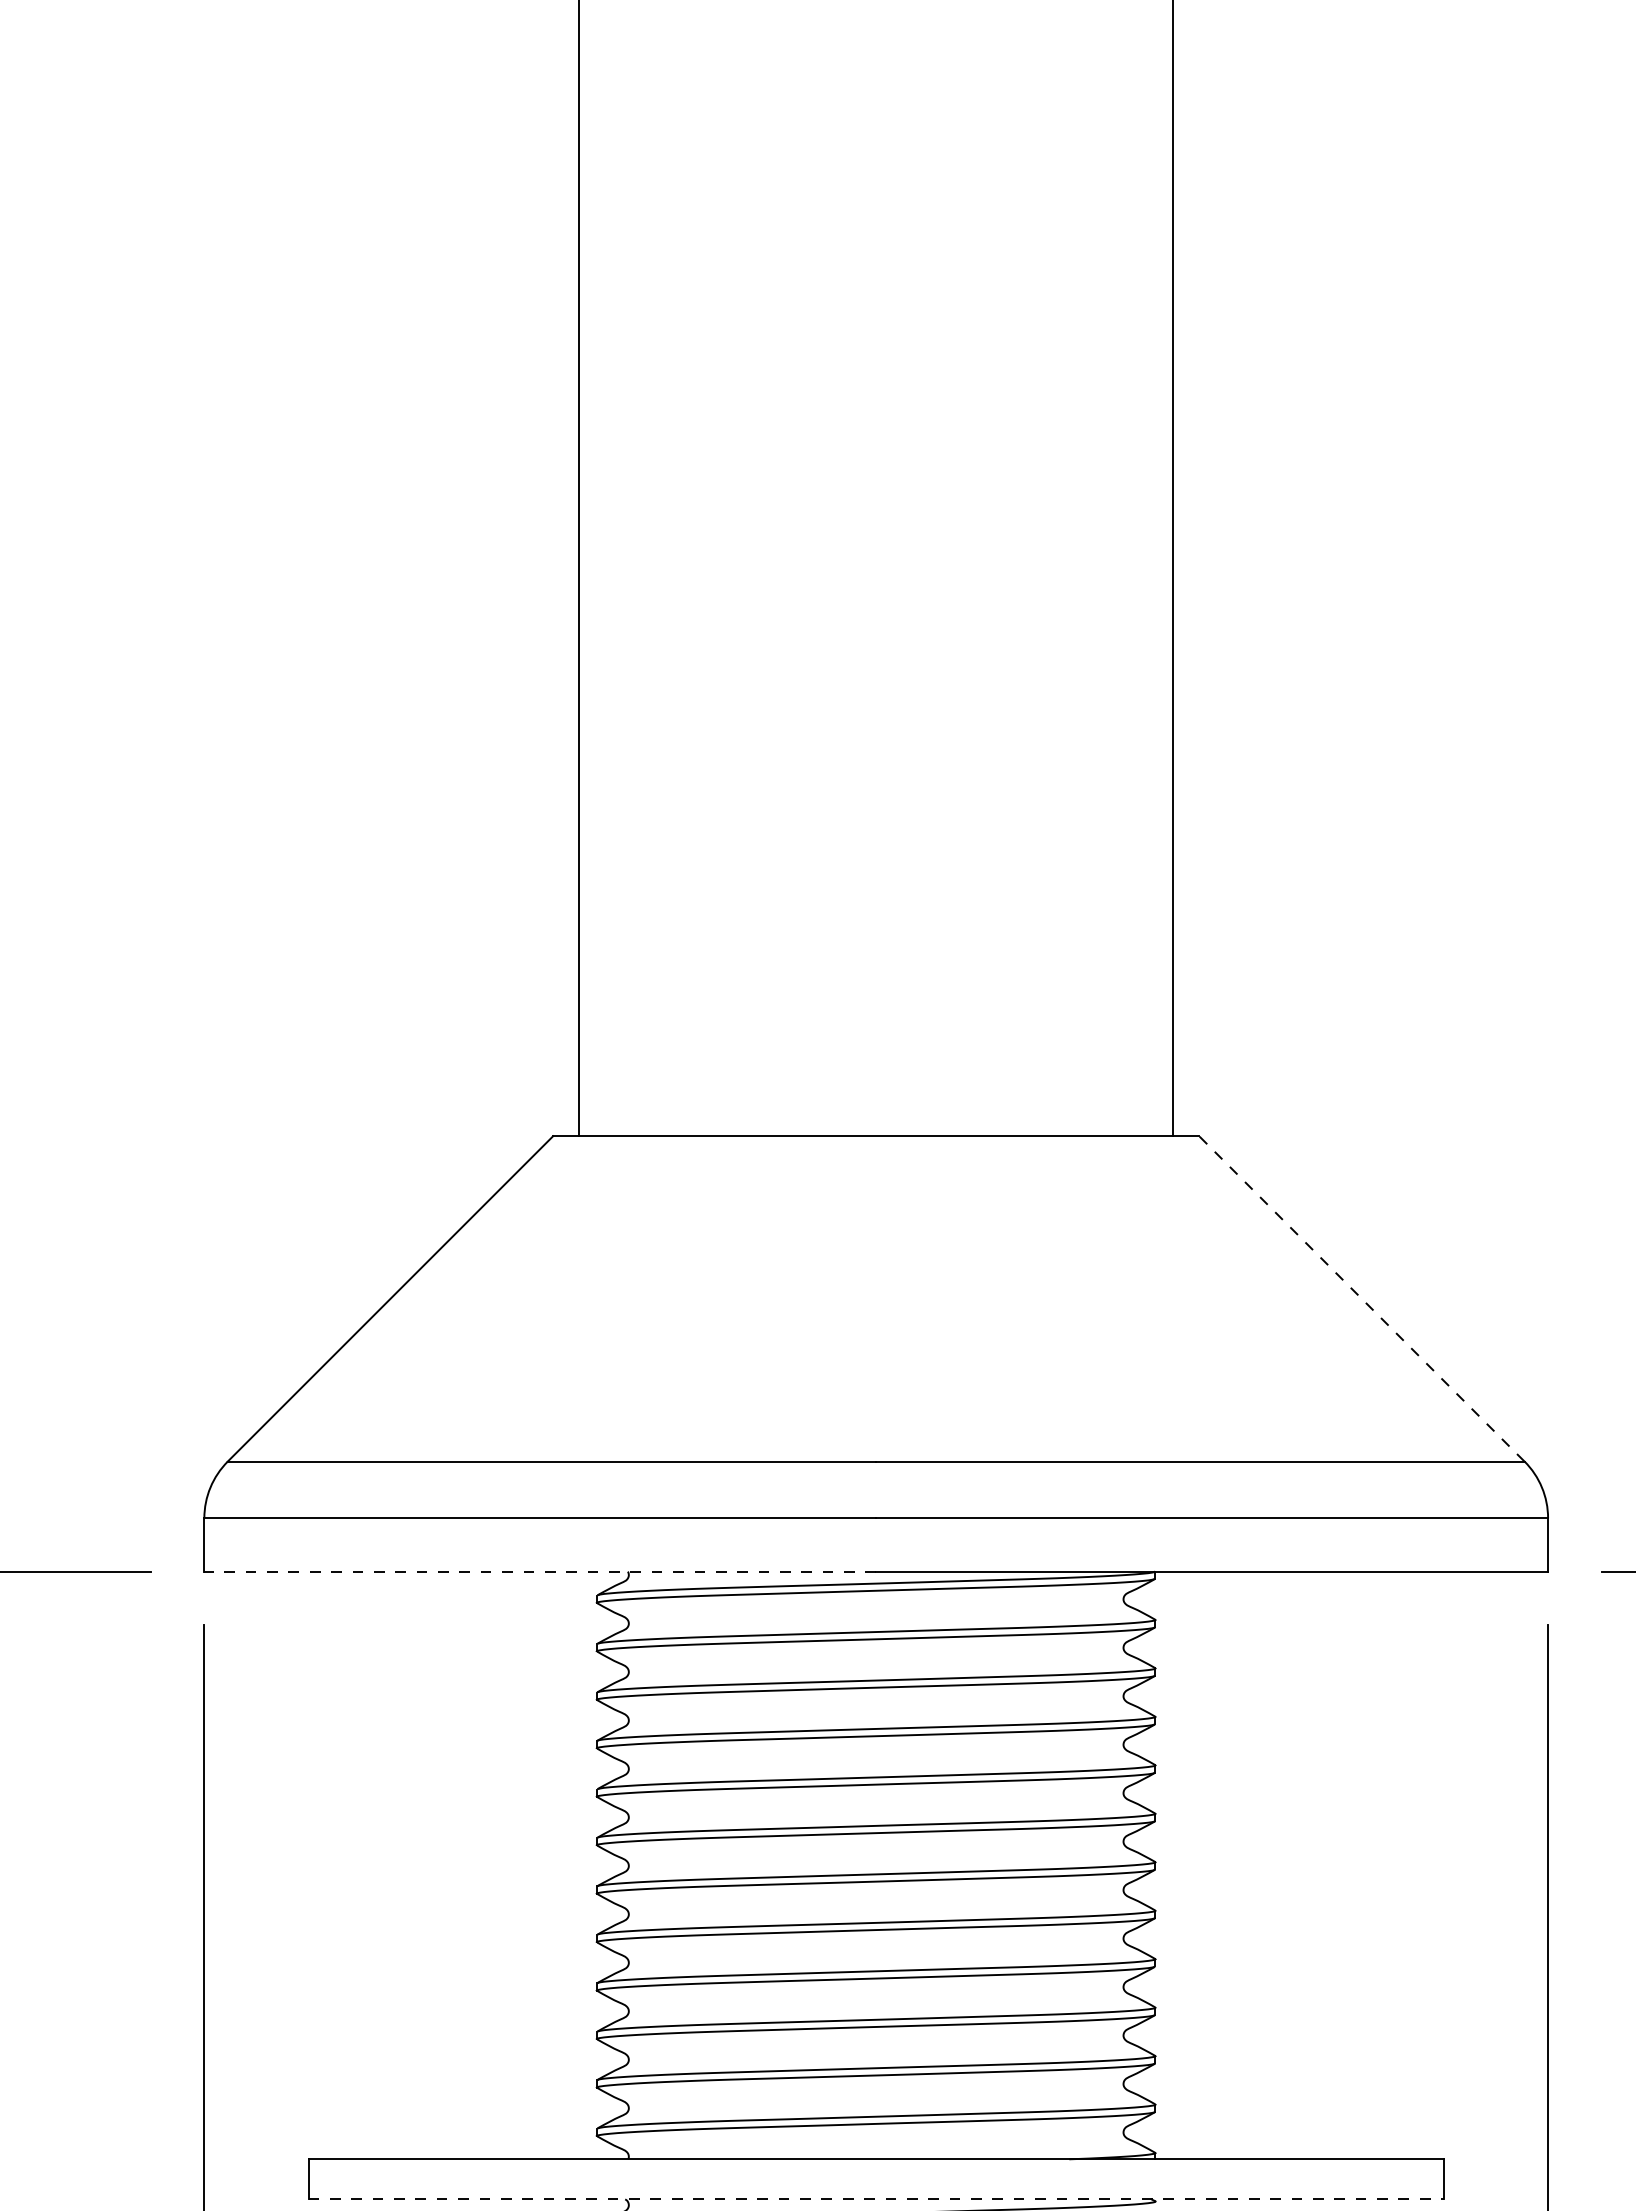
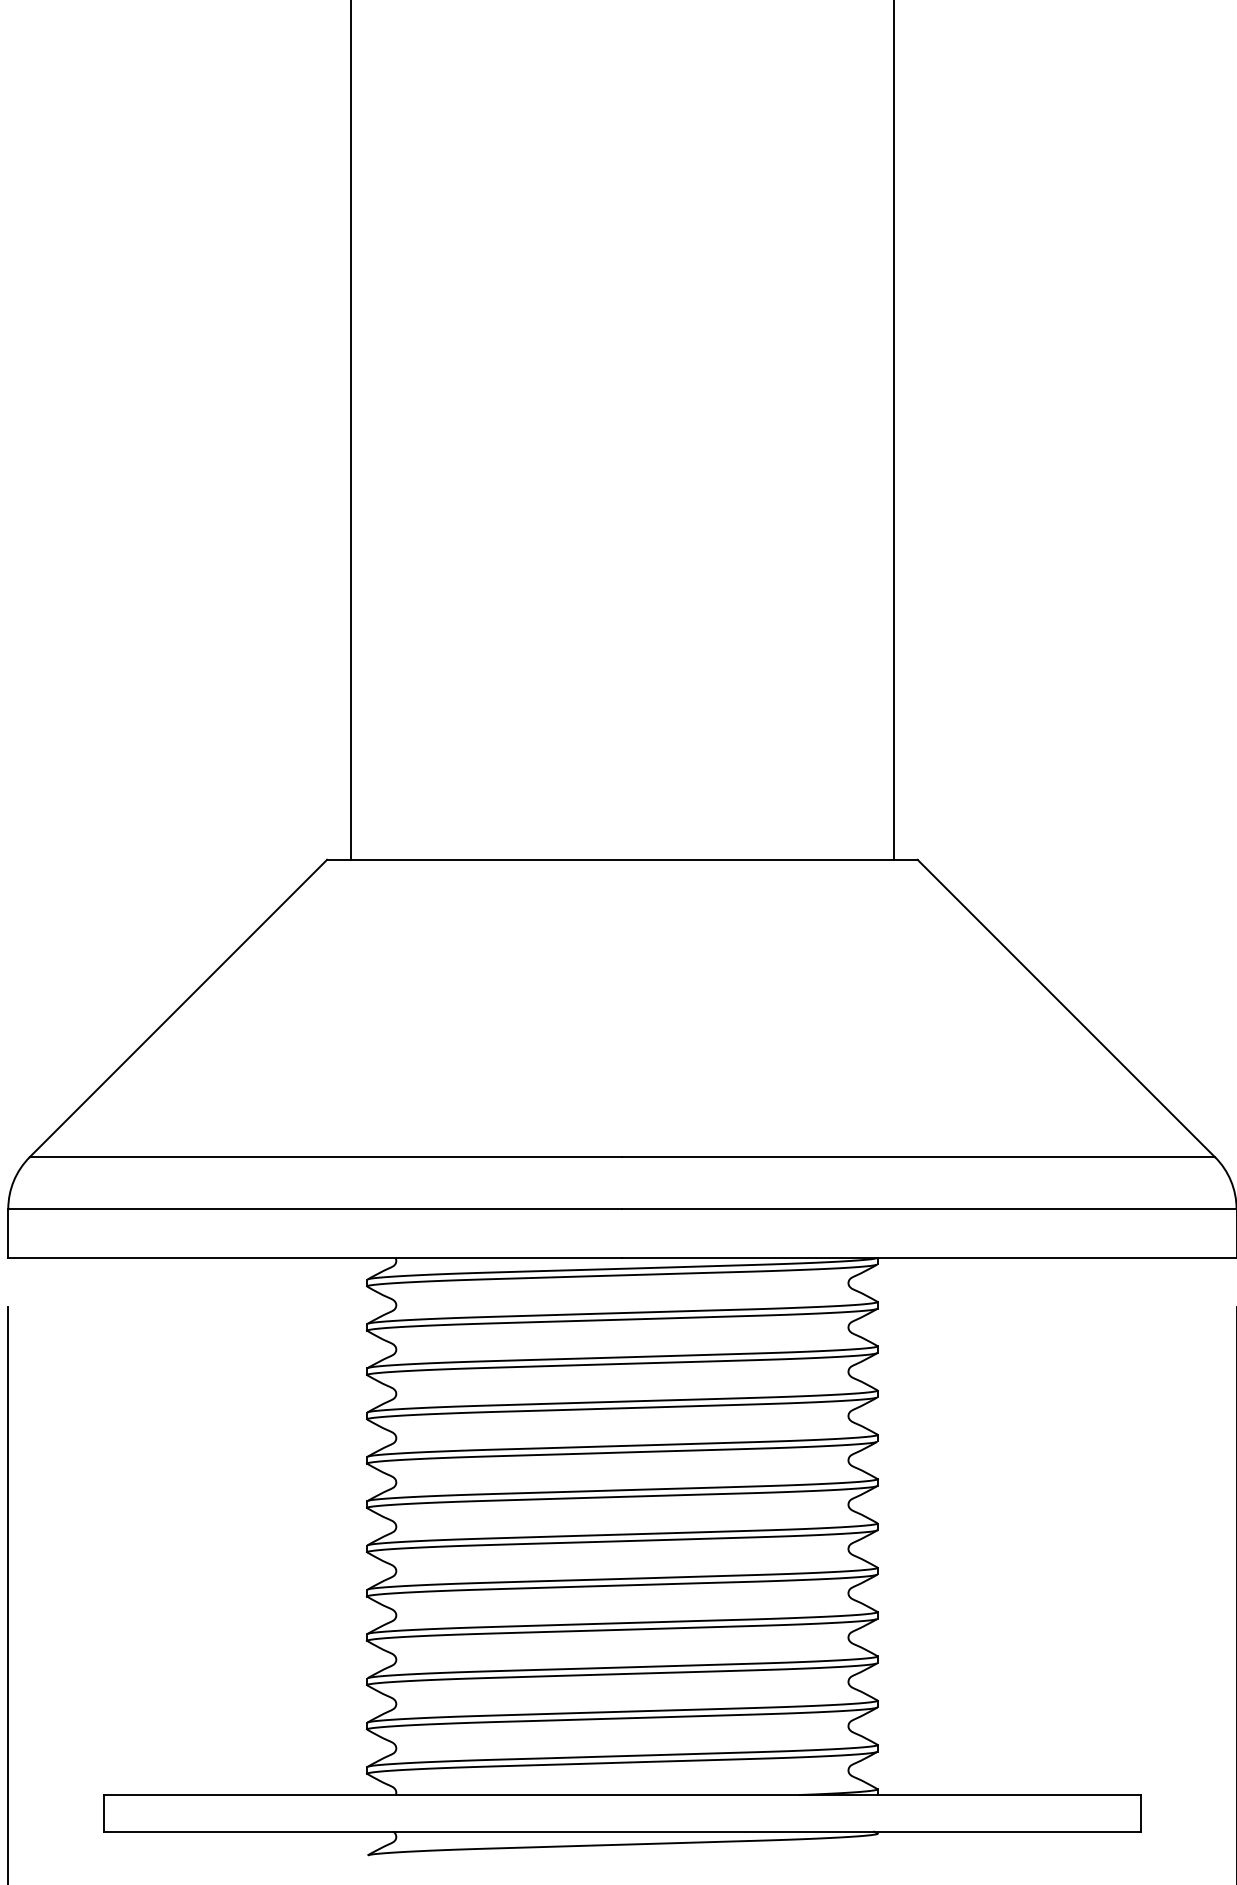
line: (1361, 1298) -> (1066, 1008), dashed -> solid
line: (540, 1571) -> (315, 1257), dashed -> solid
line: (876, 2199) -> (622, 1831), dashed -> solid

